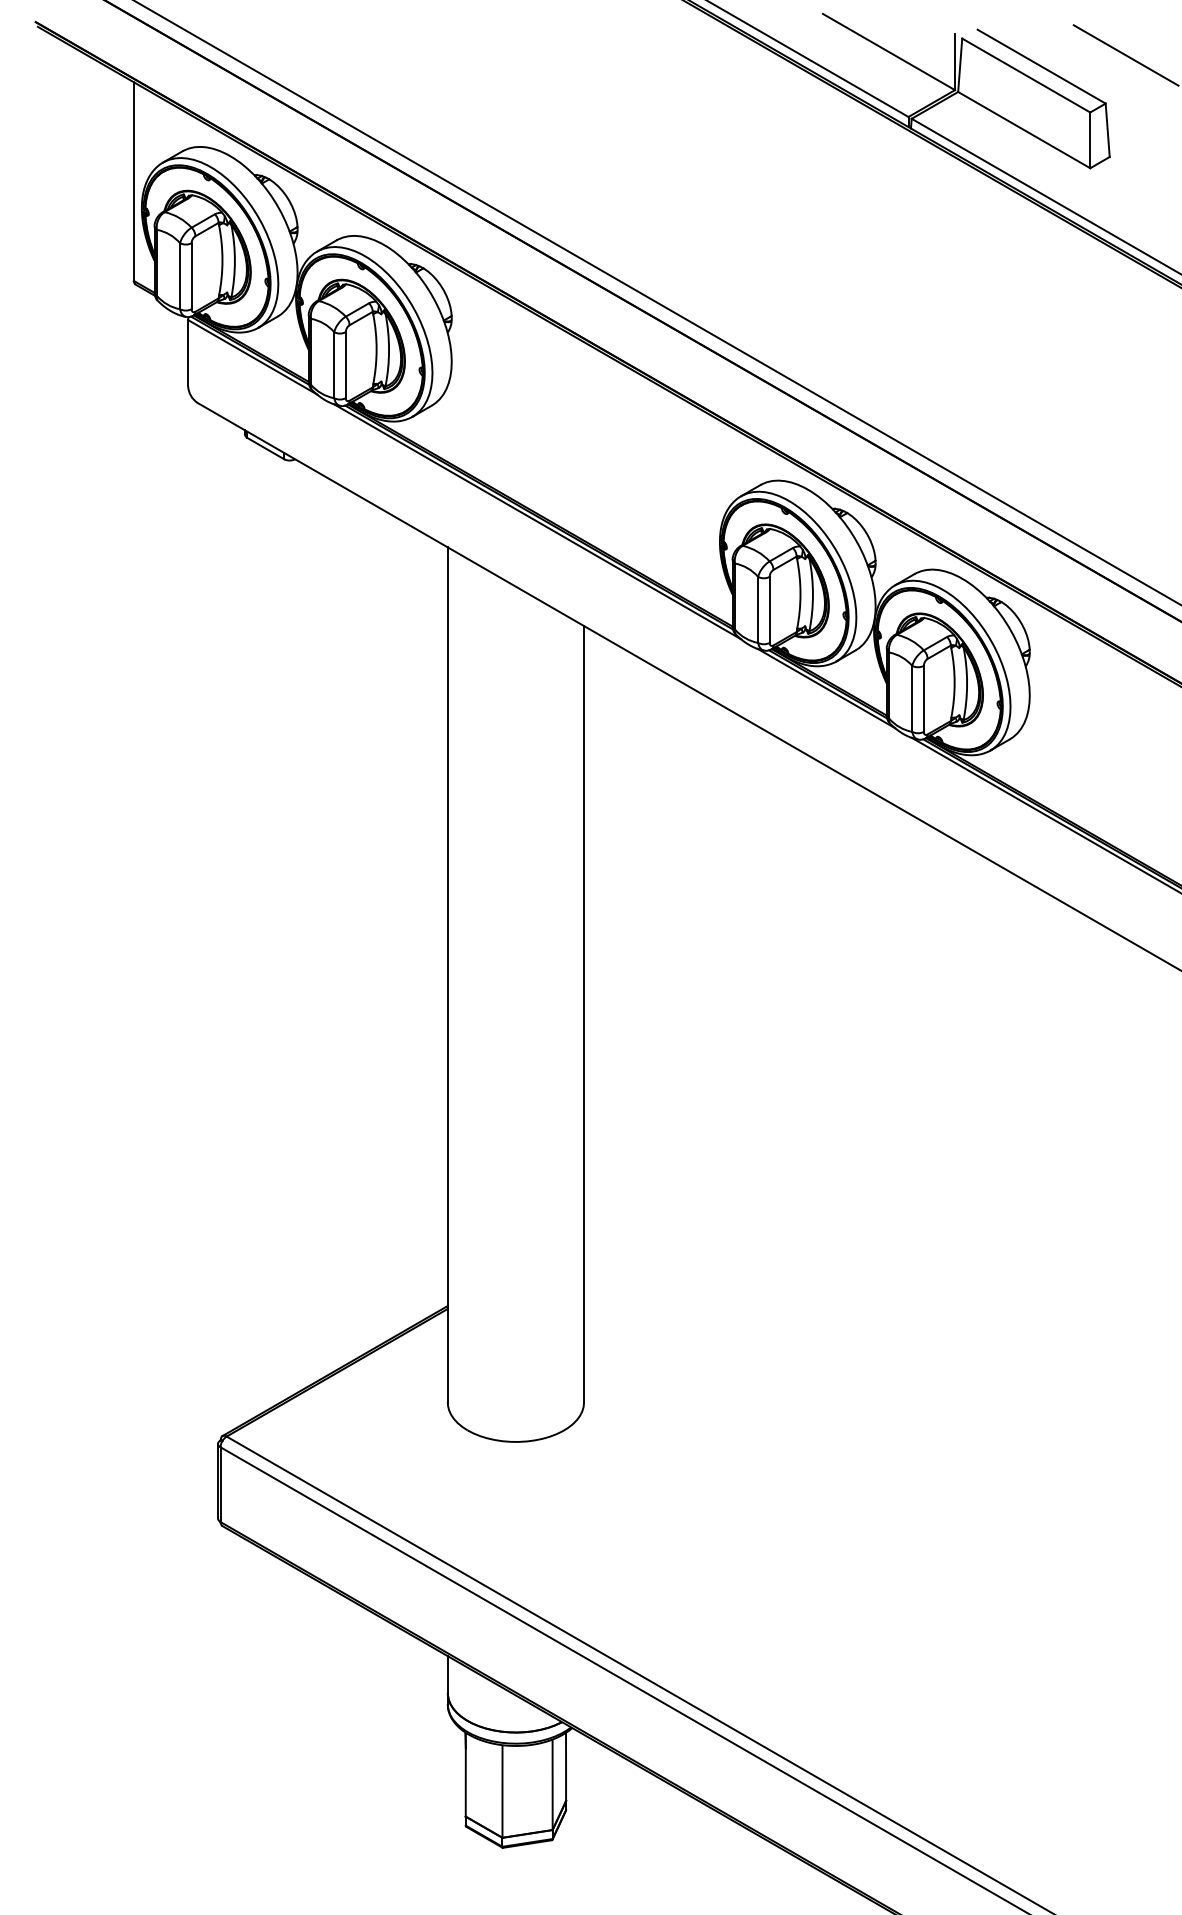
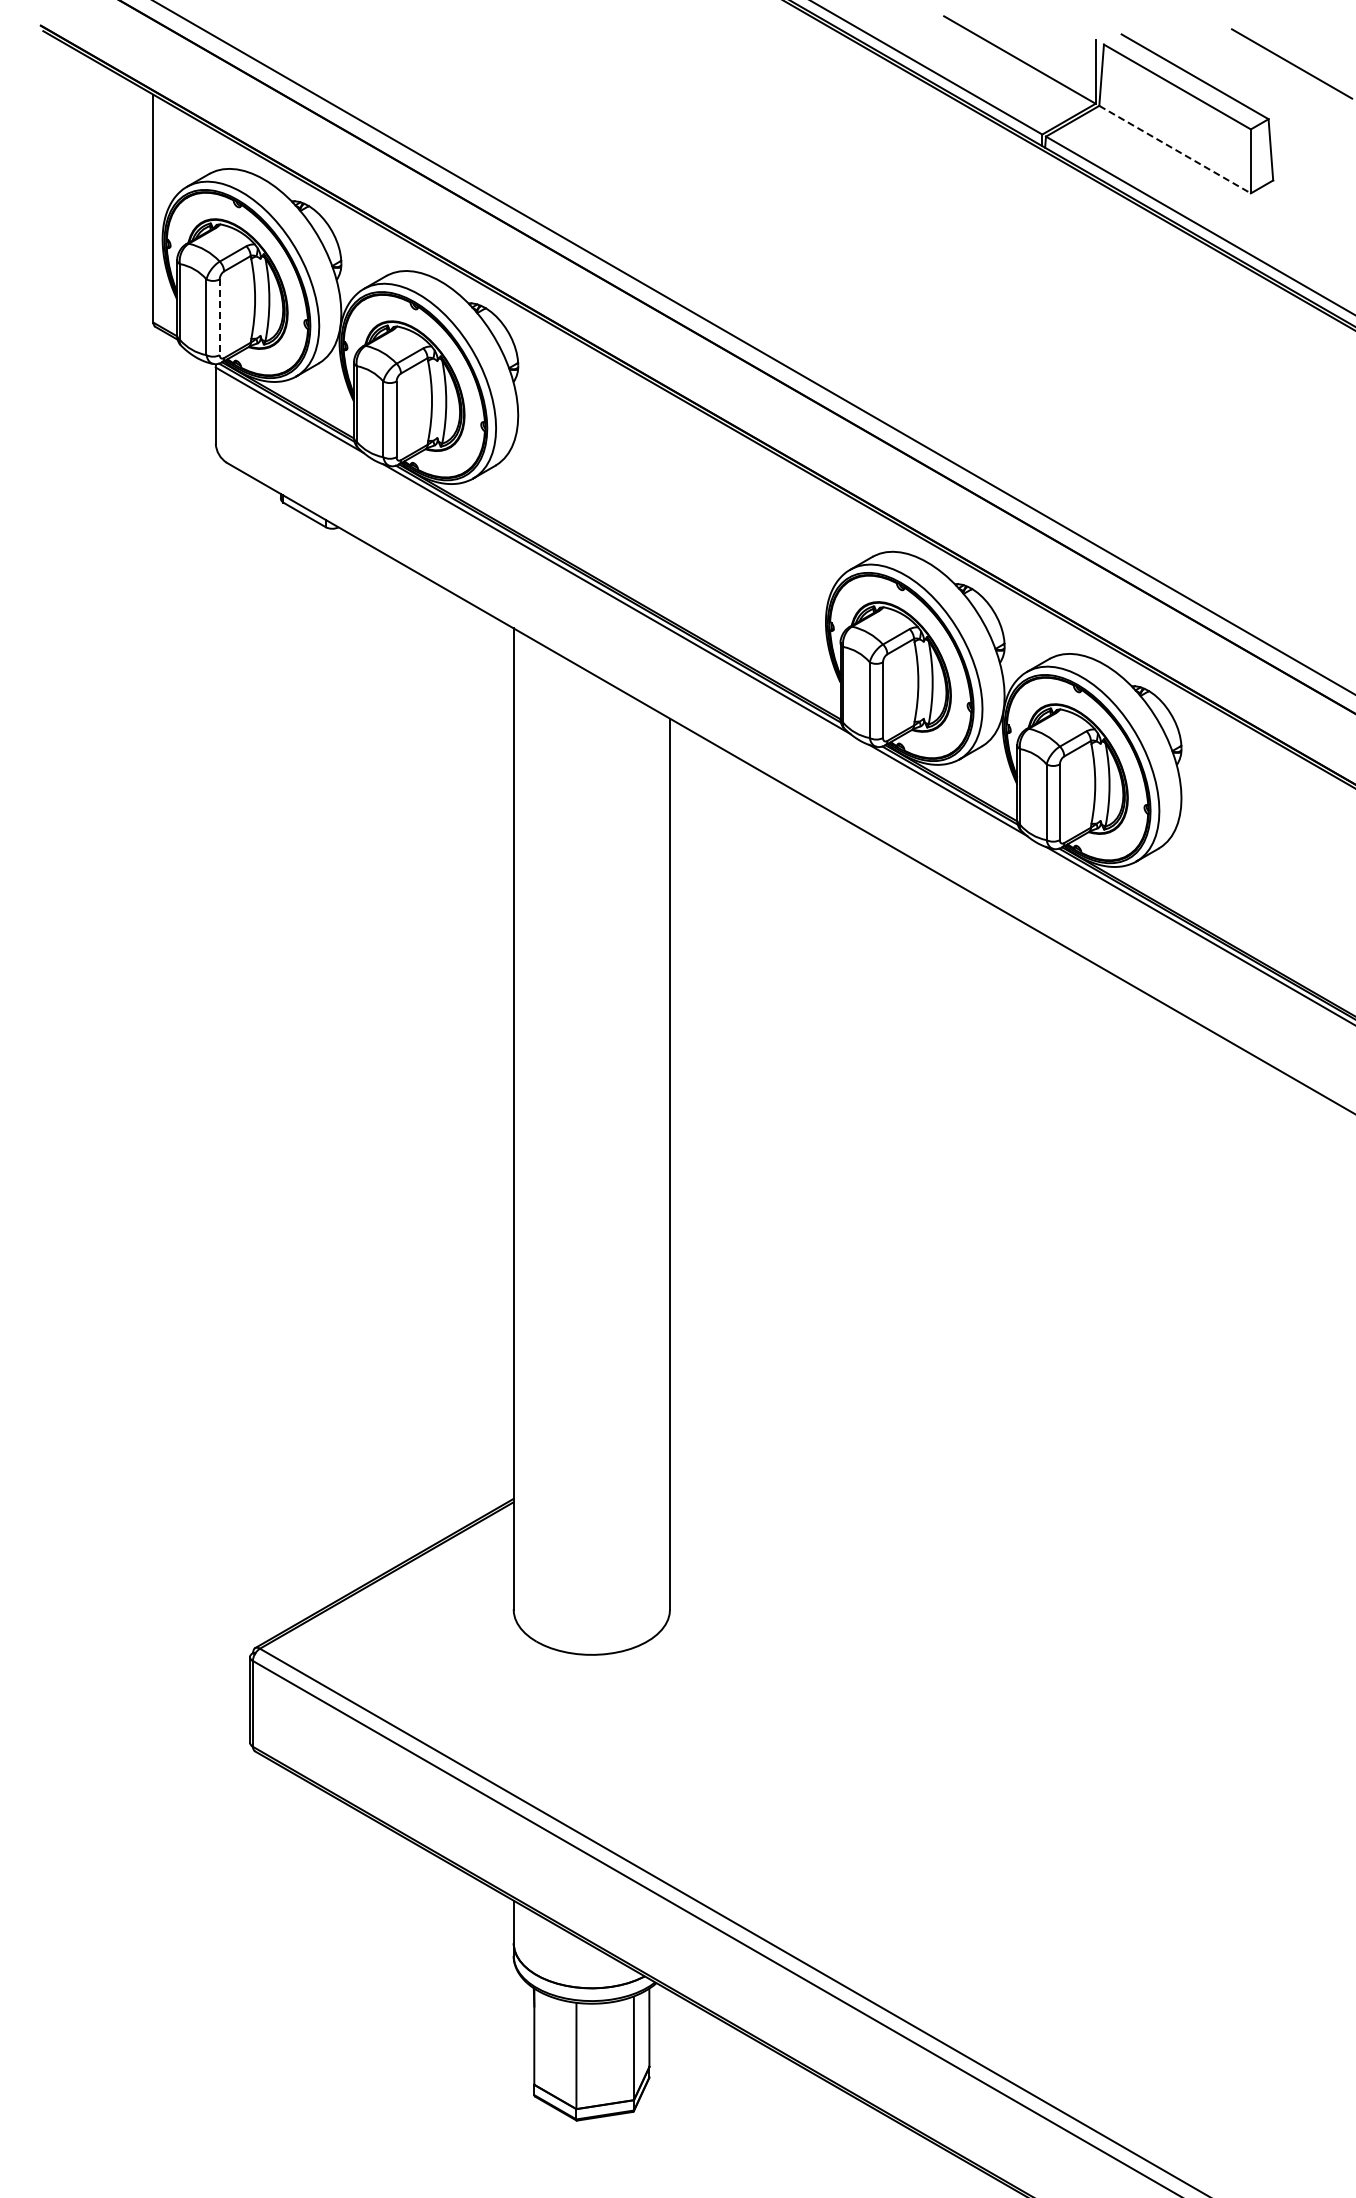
line: (1024, 130) -> (1175, 149), solid -> dashed
line: (191, 276) -> (219, 317), solid -> dashed

